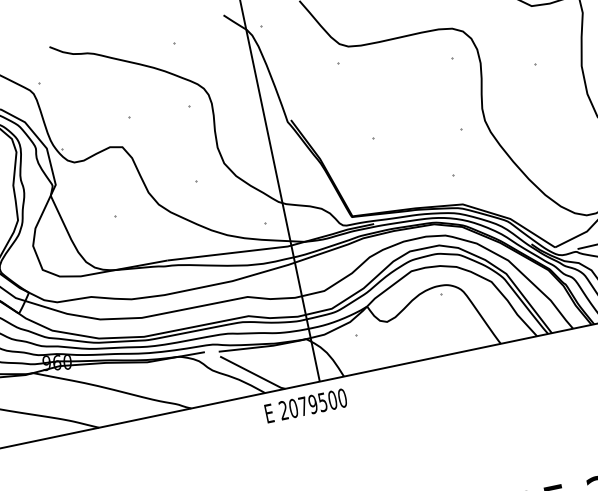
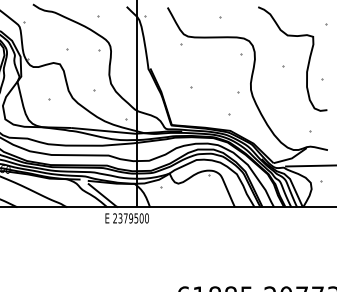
text: (293, 408) -> (120, 218), 2079500 -> 2379500

